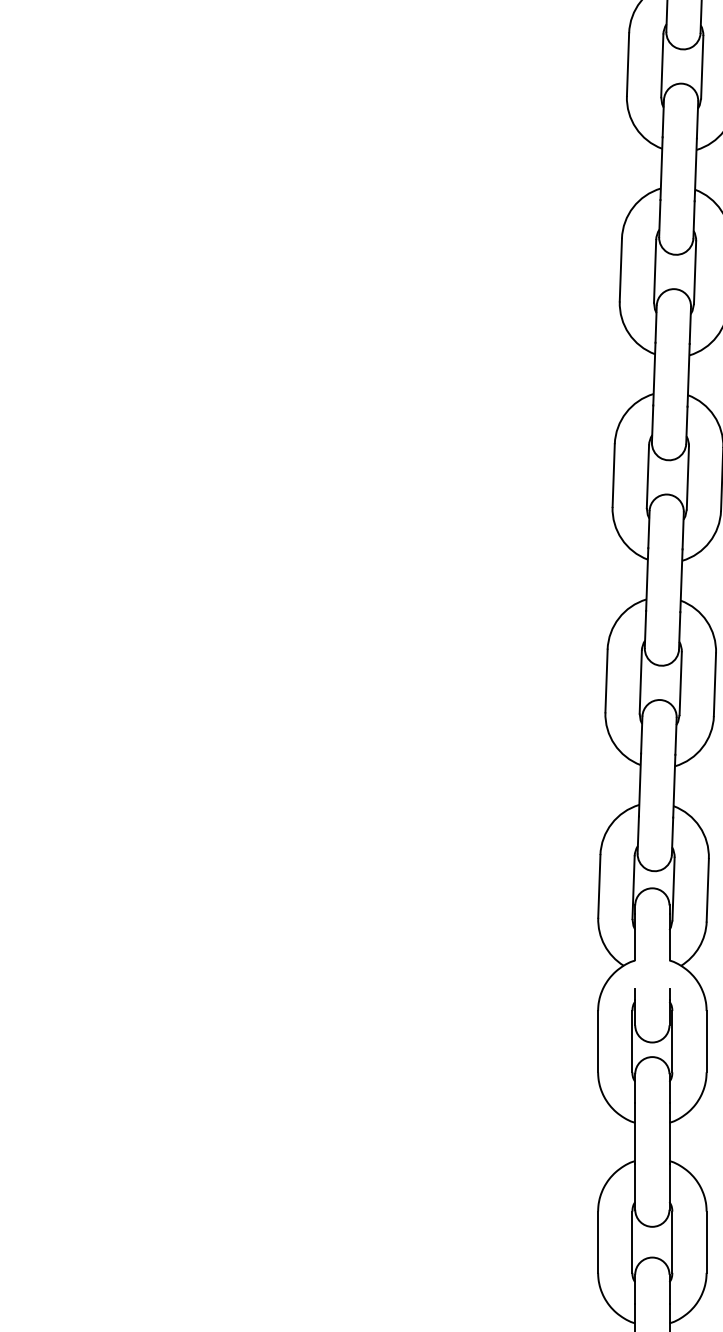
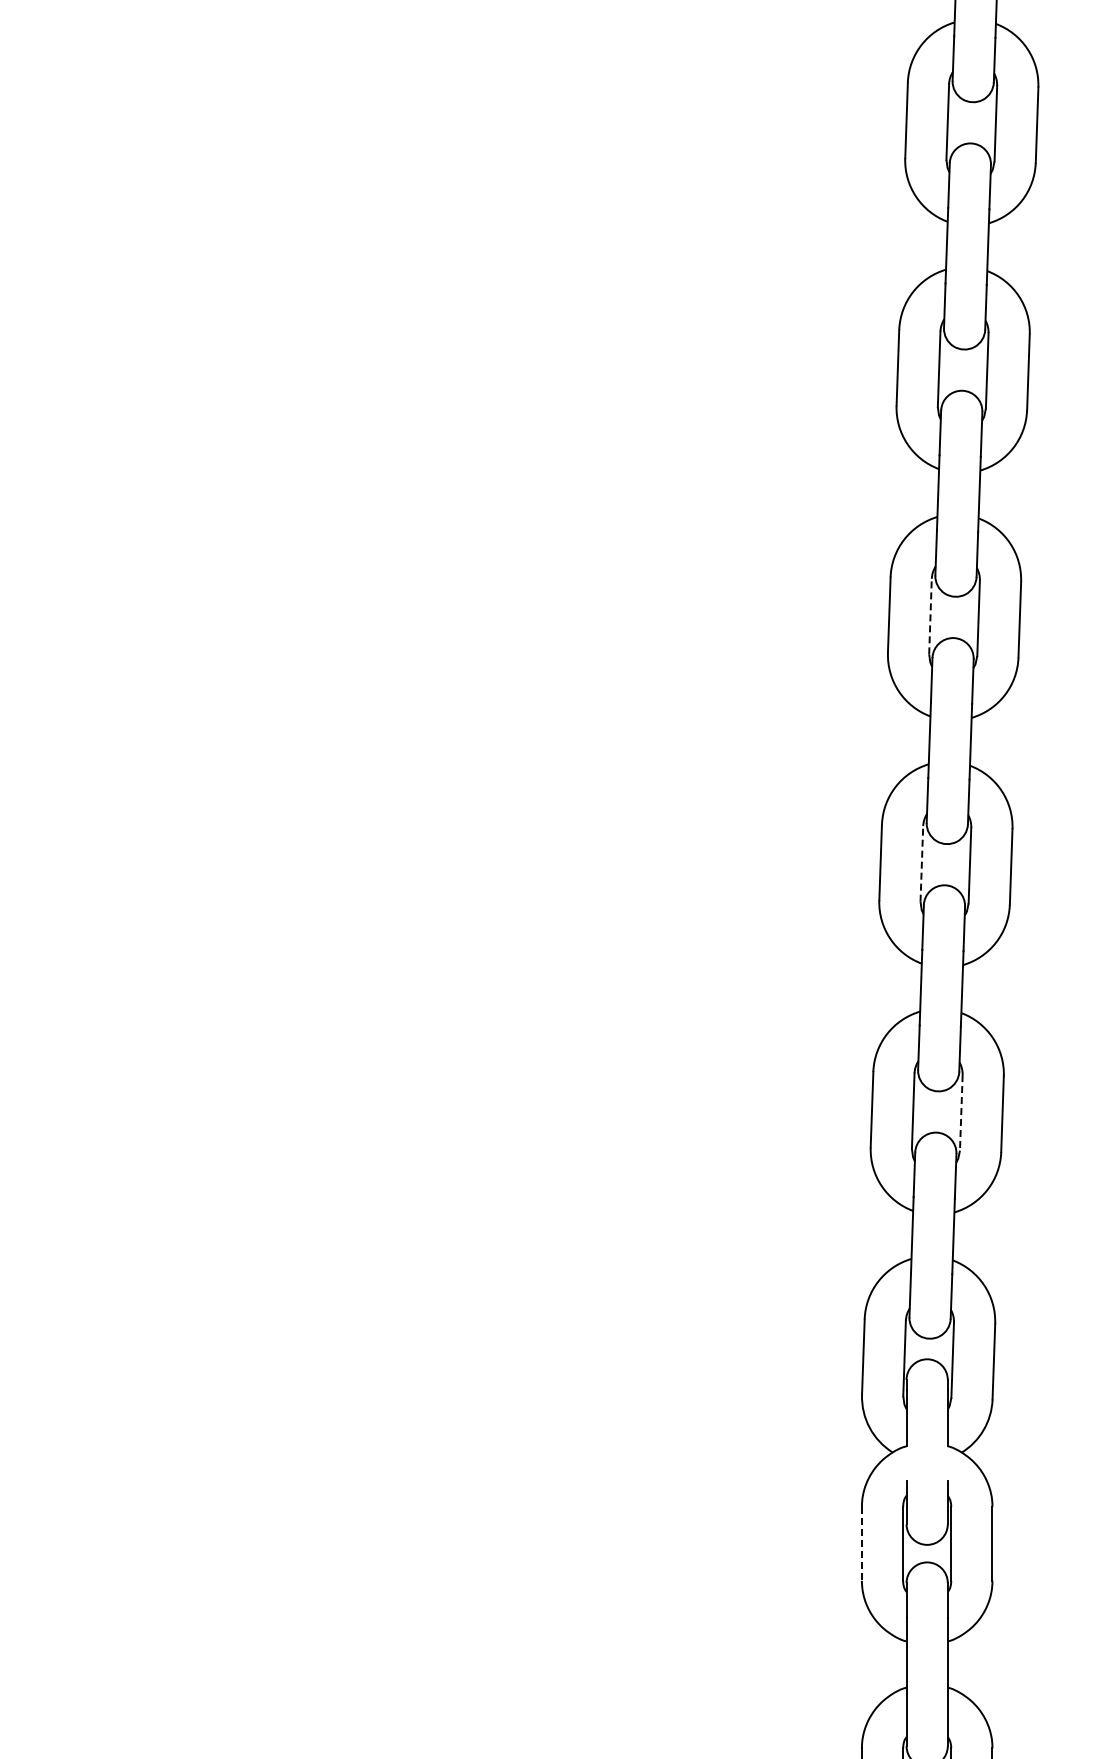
line: (655, 271) -> (930, 616), solid -> dashed
line: (647, 476) -> (921, 863), solid -> dashed
line: (680, 683) -> (961, 1112), solid -> dashed
line: (597, 1041) -> (861, 1543), solid -> dashed

